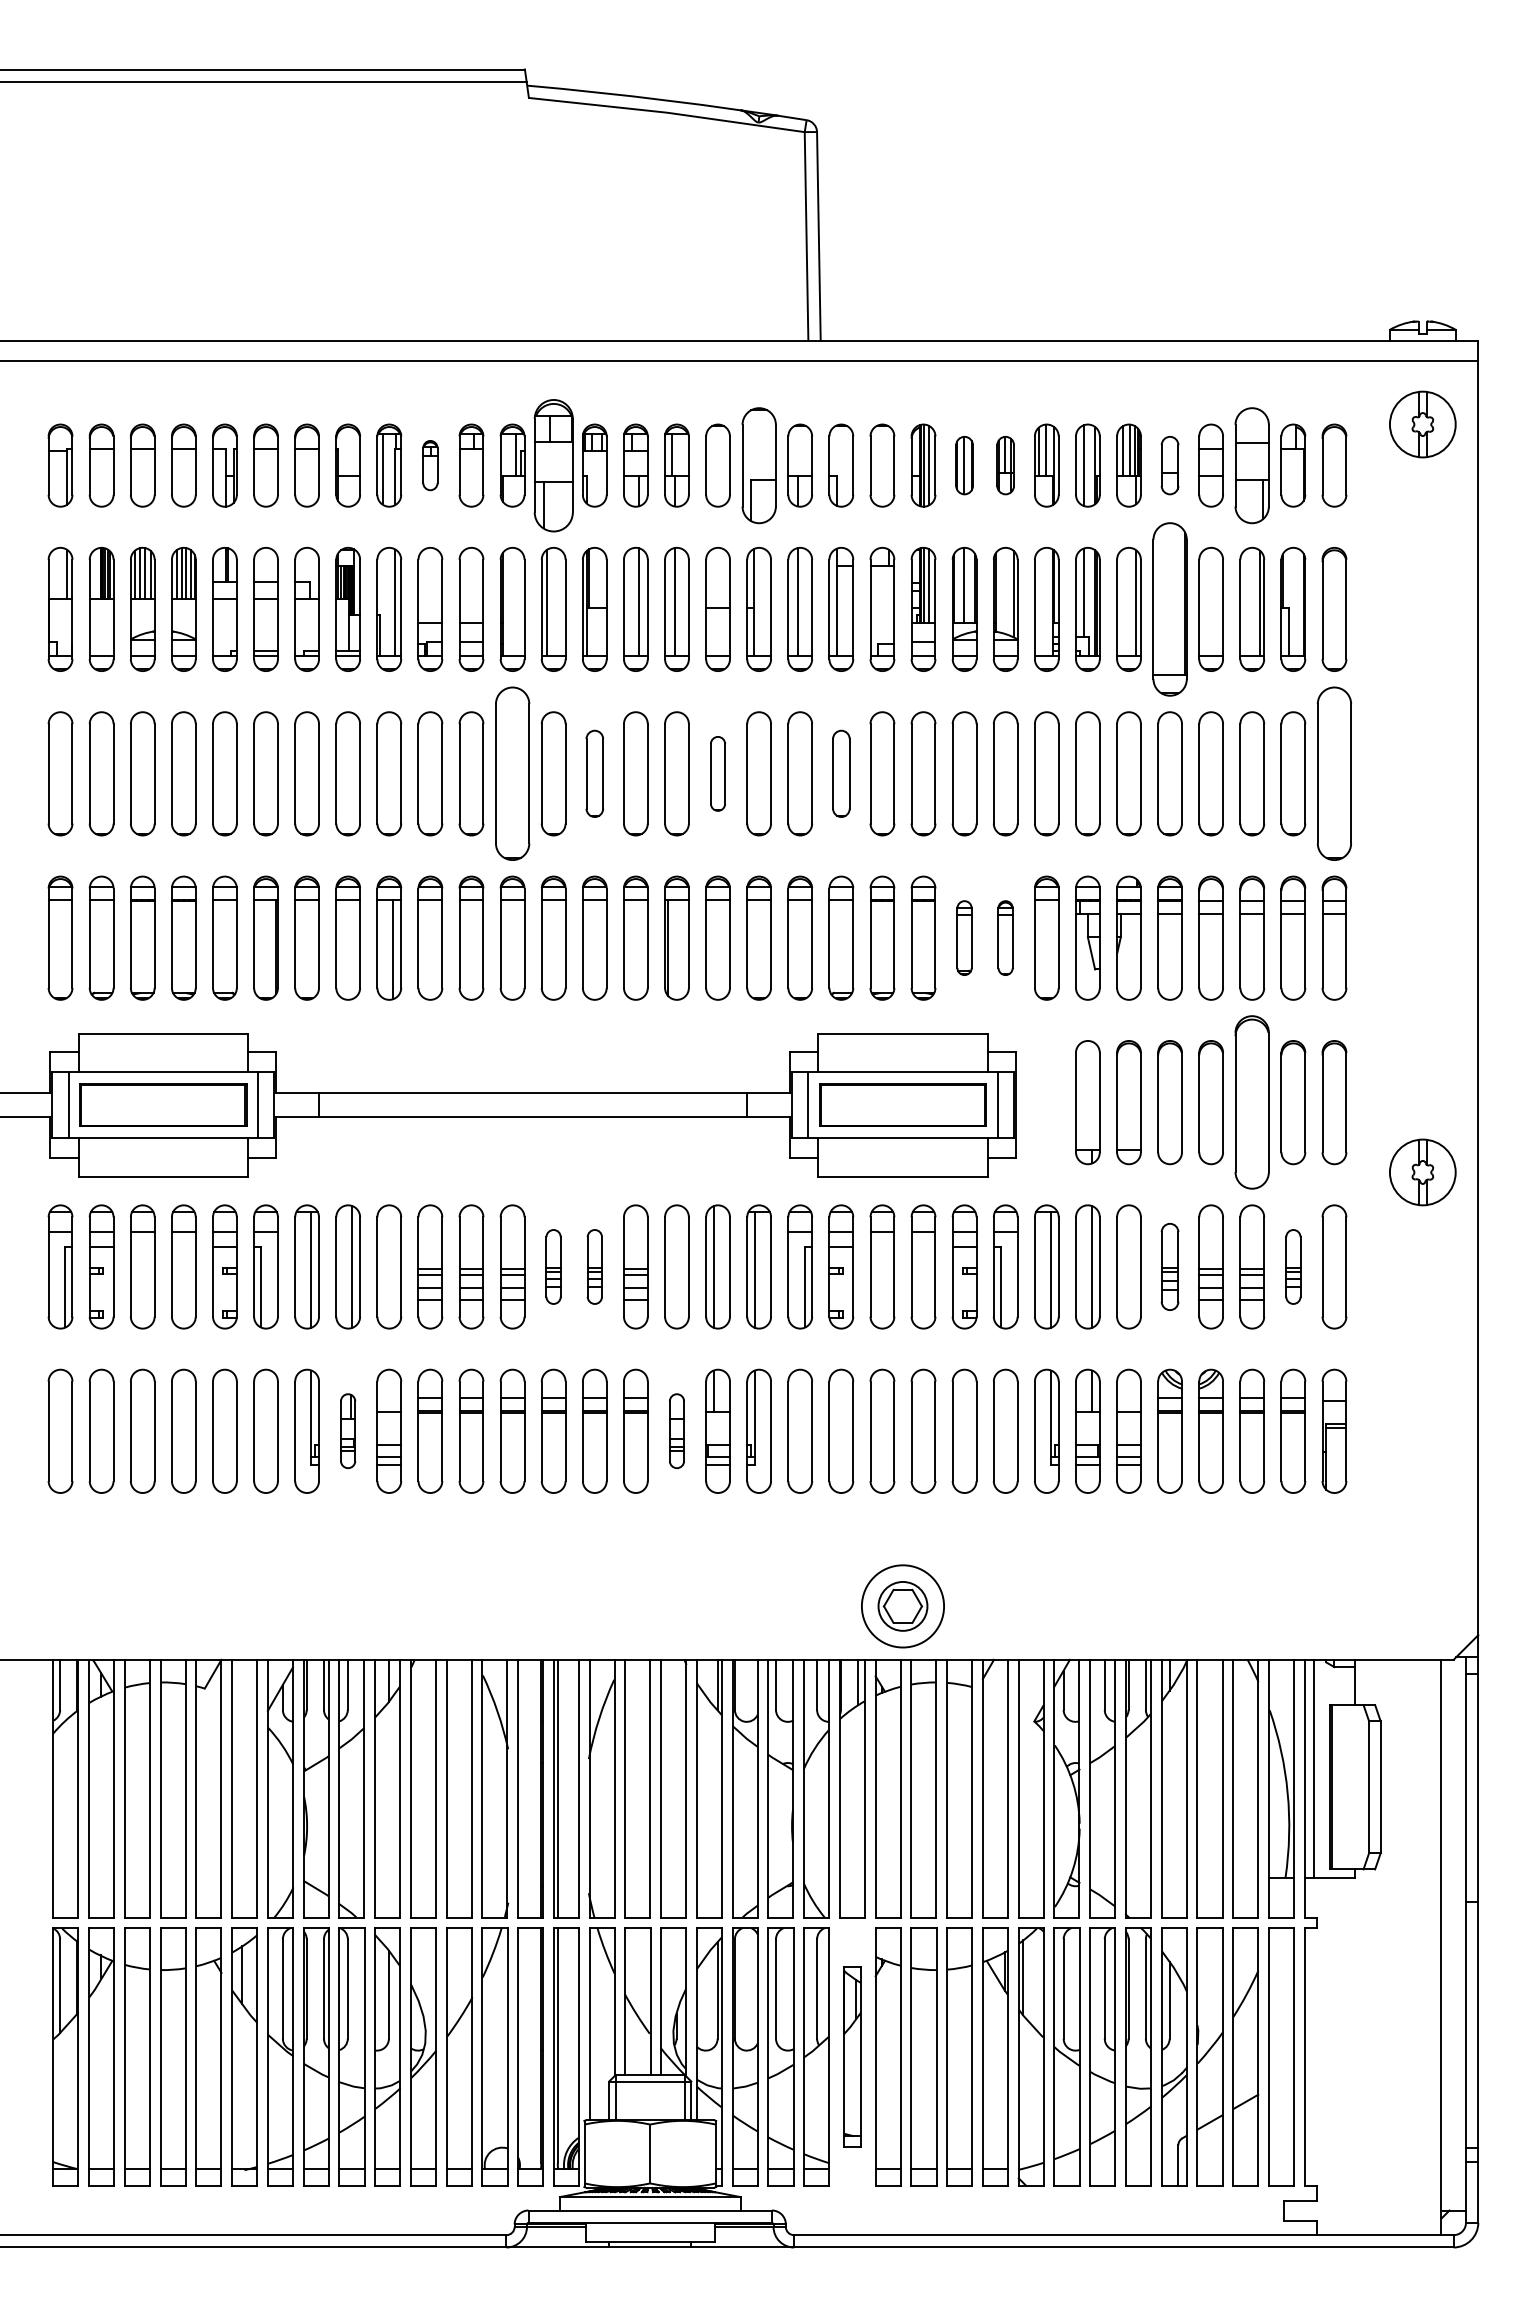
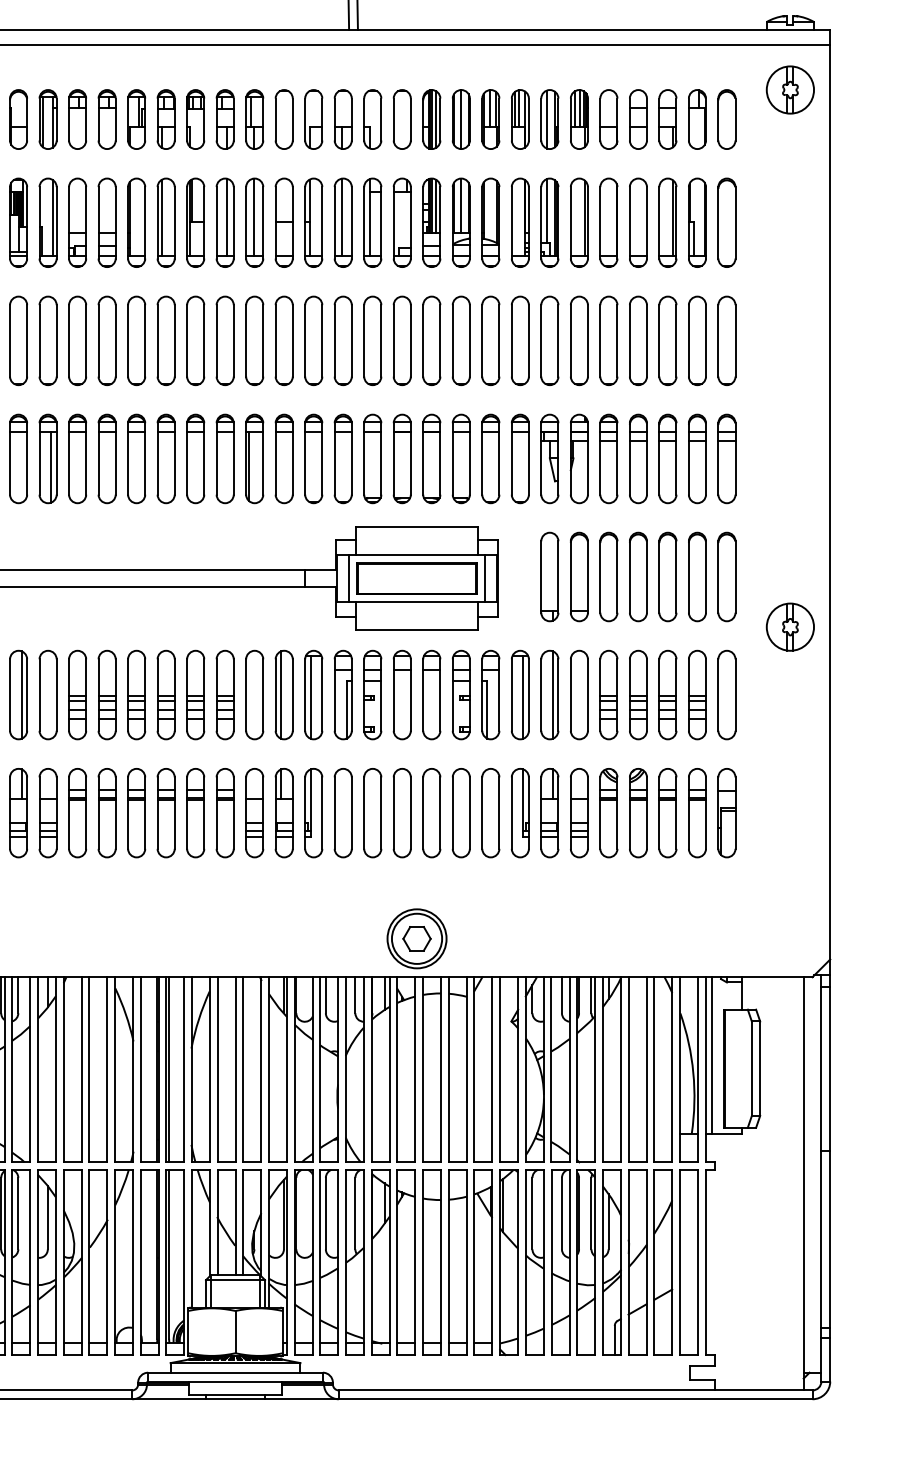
part: (430, 465) -> (77, 119), size x1.67
part: (553, 465) -> (166, 119), size x0.62
part: (758, 465) -> (313, 119), size x0.71
part: (964, 465) -> (461, 119), size x1.43
part: (1005, 465) -> (490, 119), size x1.43
part: (1169, 465) -> (608, 119), size x1.43
part: (1252, 465) -> (668, 119), size x0.71
part: (1169, 609) -> (608, 222), size x0.71
part: (512, 773) -> (136, 340), size x0.71
part: (594, 773) -> (195, 340), size x1.43
part: (717, 773) -> (283, 340), size x1.67
part: (841, 773) -> (372, 340), size x1.43
part: (1334, 773) -> (726, 340), size x0.71
part: (964, 937) -> (461, 458), size x1.67
part: (1005, 937) -> (490, 458), size x1.67
part: (1252, 1102) -> (668, 576), size x0.71
part: (553, 1266) -> (166, 694), size x1.67
part: (594, 1266) -> (195, 694), size x1.67
part: (1169, 1266) -> (608, 694), size x1.43
part: (1293, 1266) -> (697, 694), size x1.67
part: (347, 1430) -> (18, 812), size x1.67
part: (676, 1430) -> (254, 812), size x1.67
circle: (902, 1606) -> (416, 938), size x1.43
part: (852, 2056) -> (380, 1262), size x1.43

